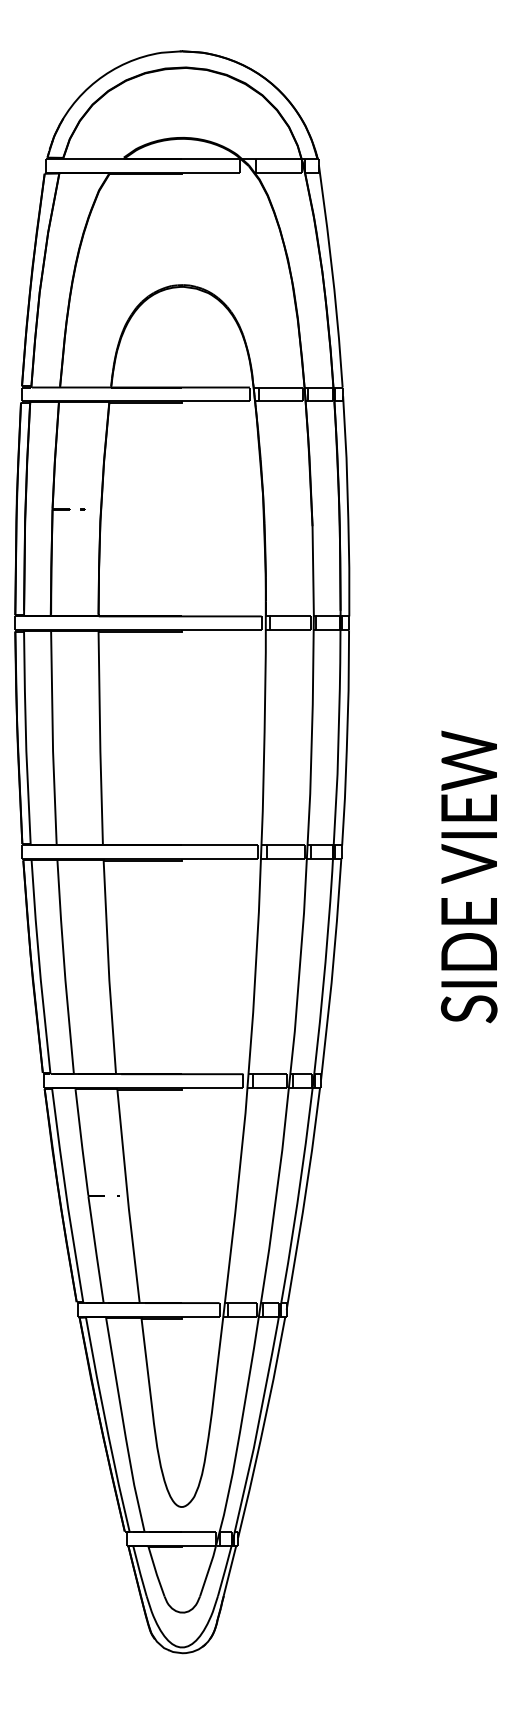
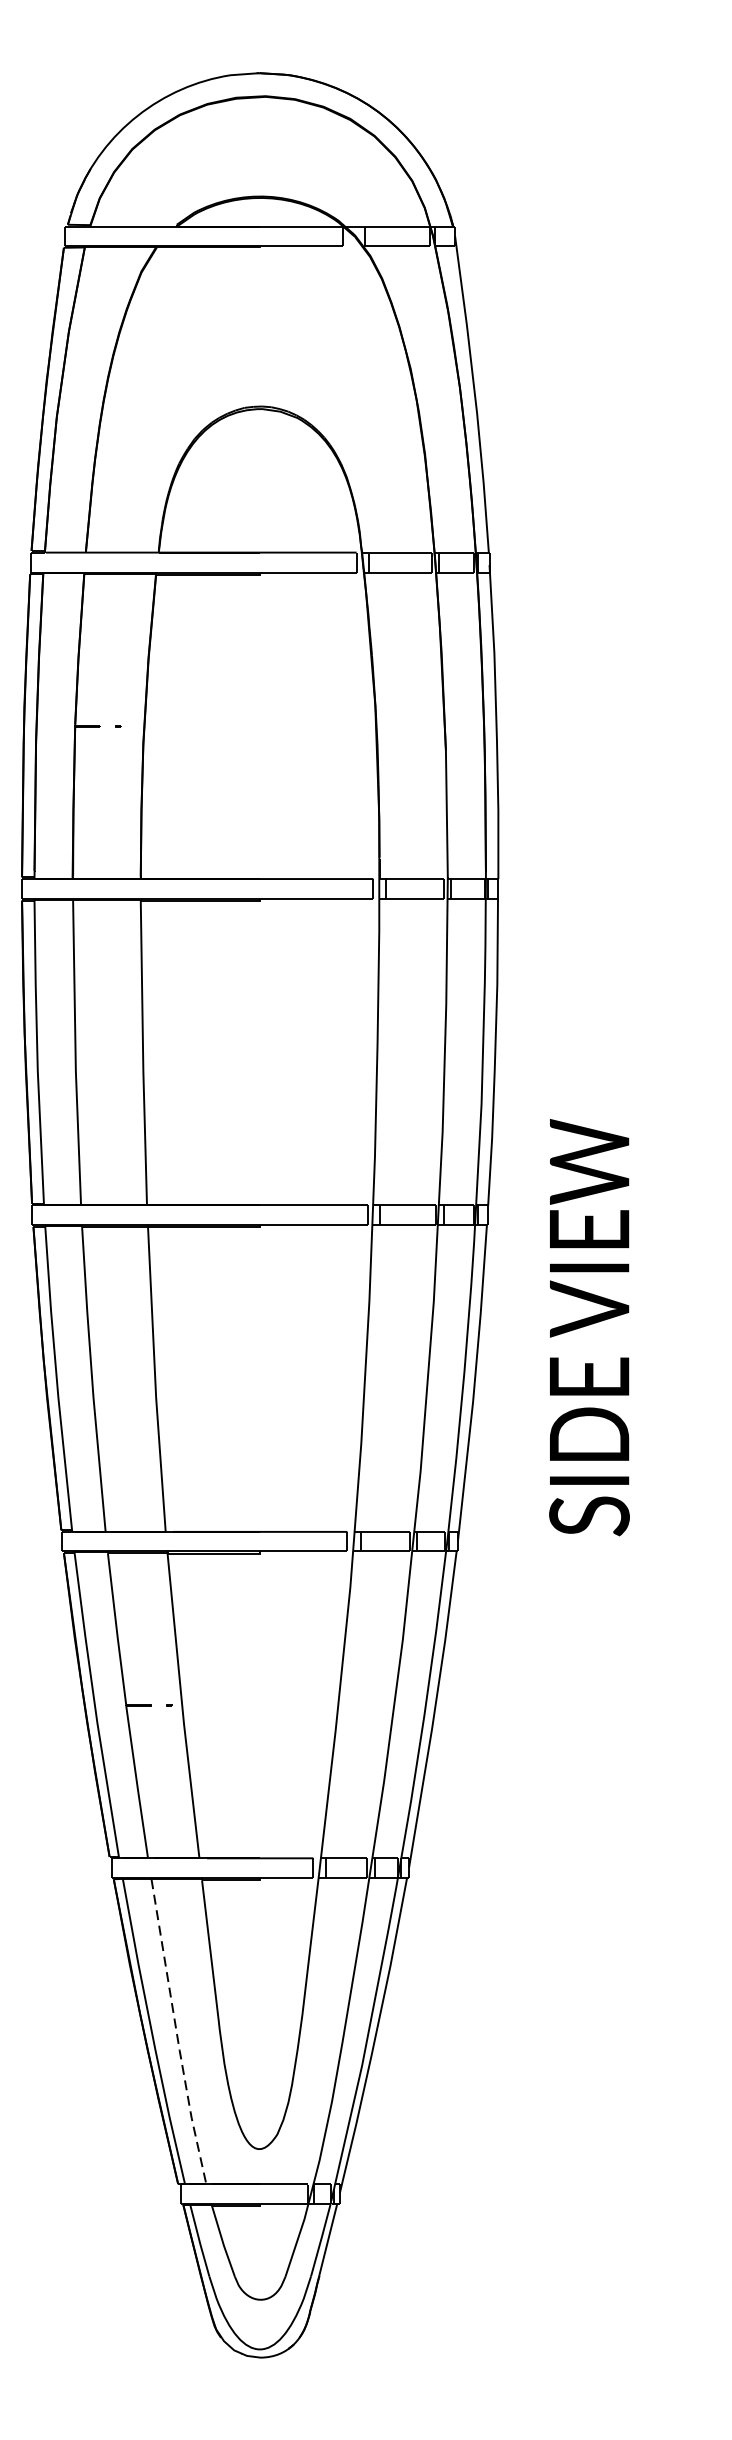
text: (468, 876) -> (588, 1326), moved
line: (123, 1426) -> (176, 2034), solid -> dashed

